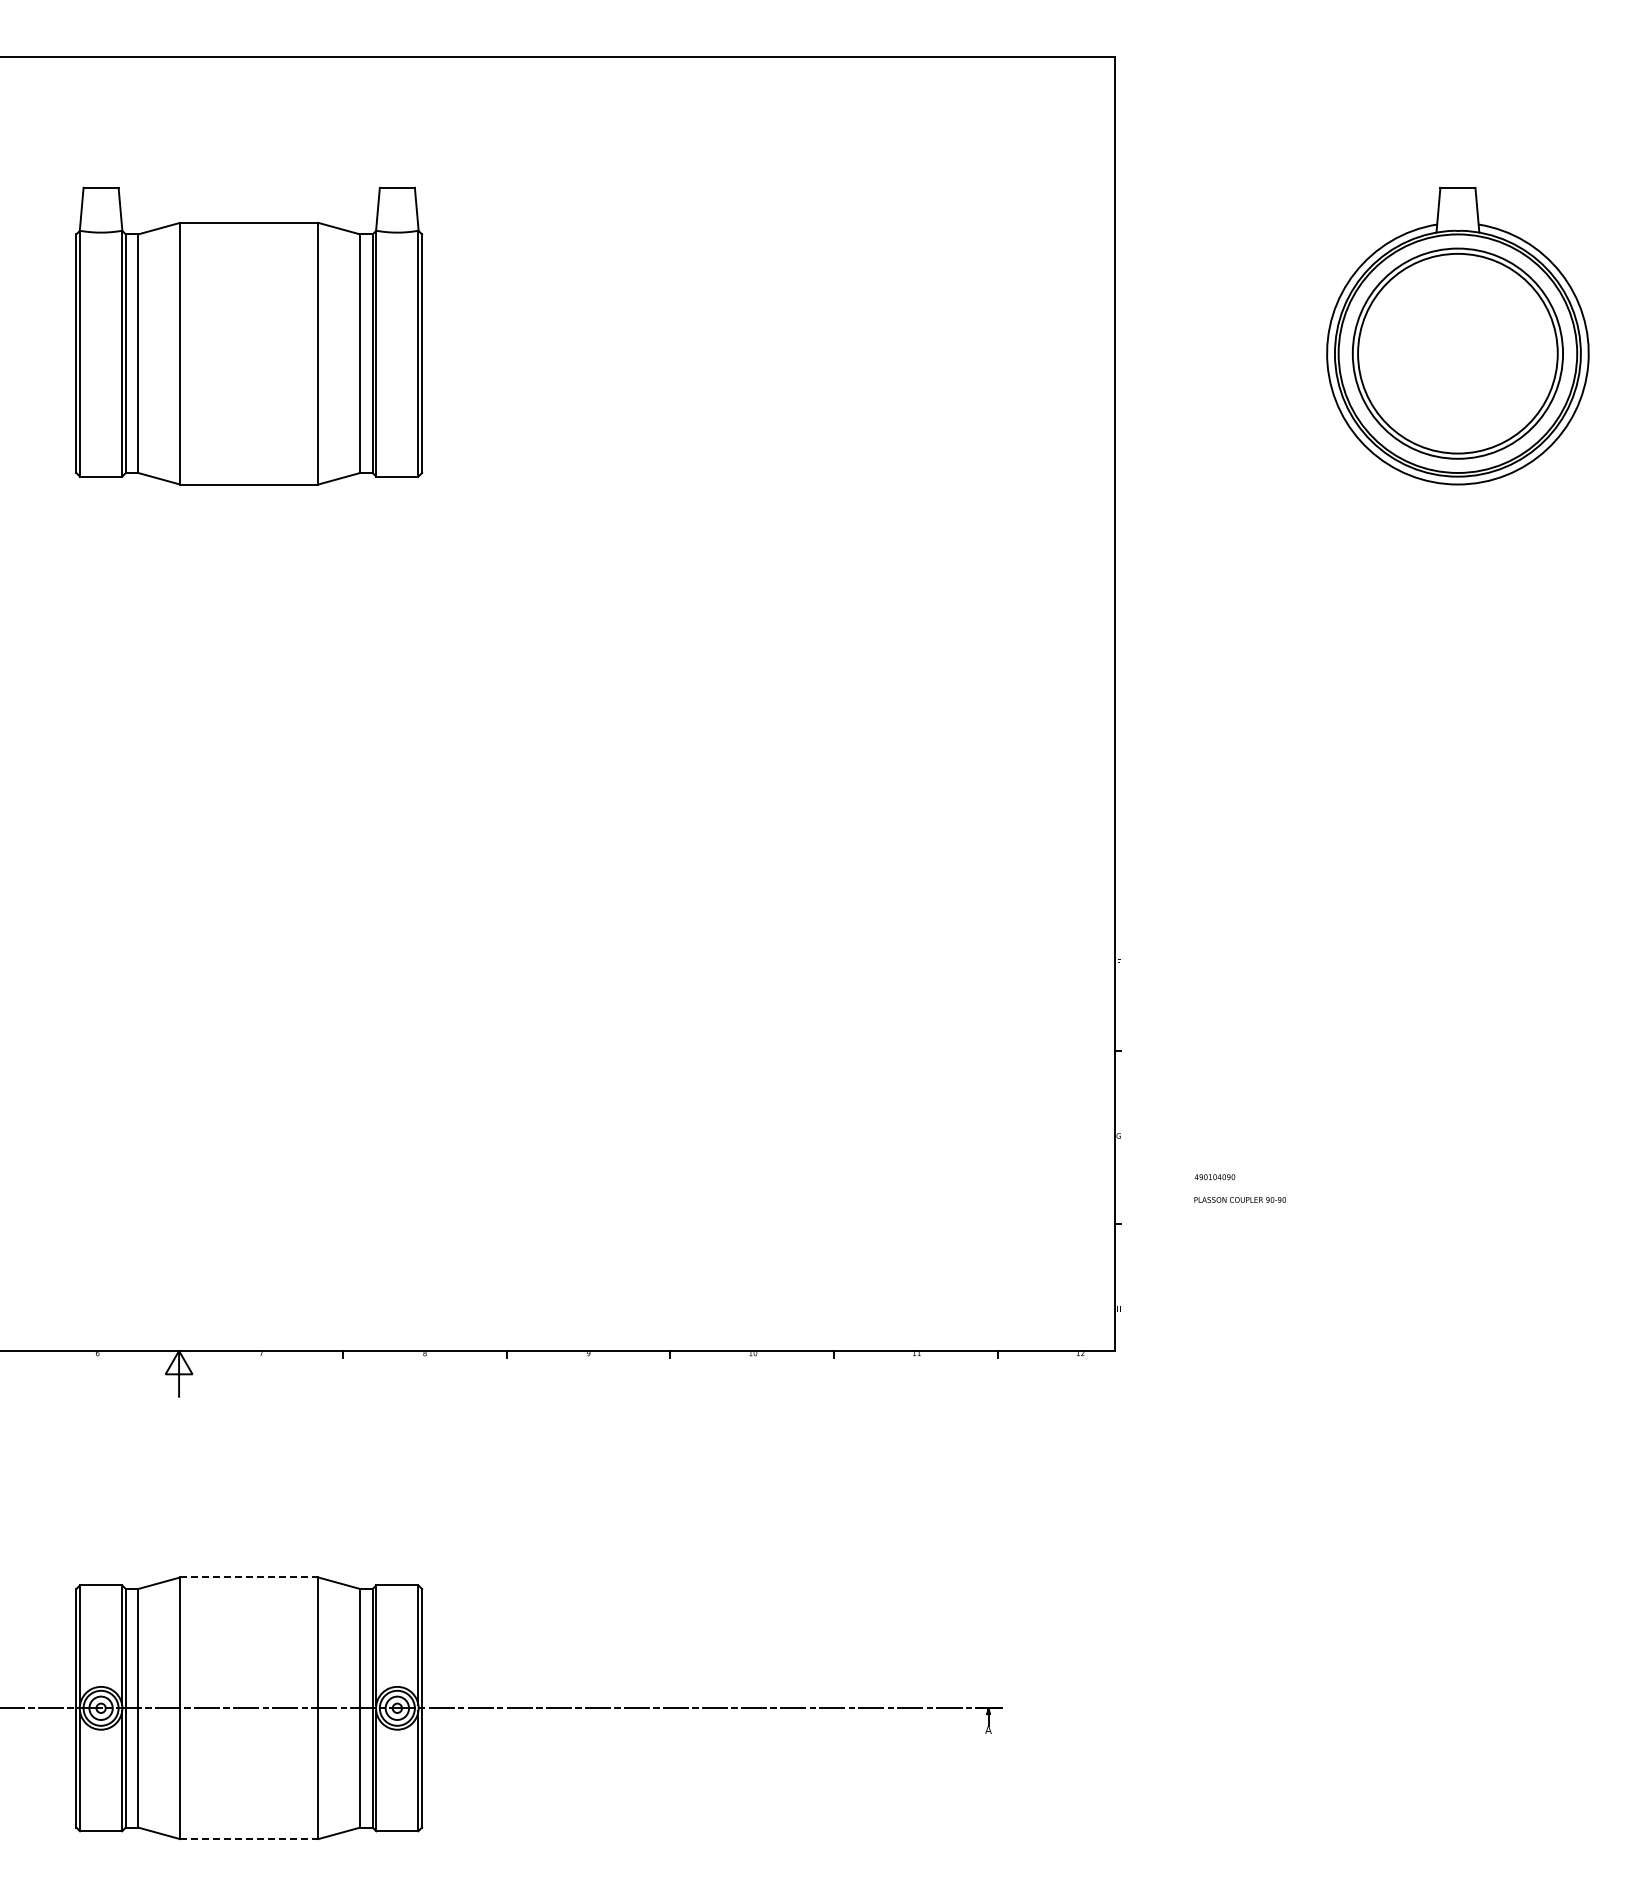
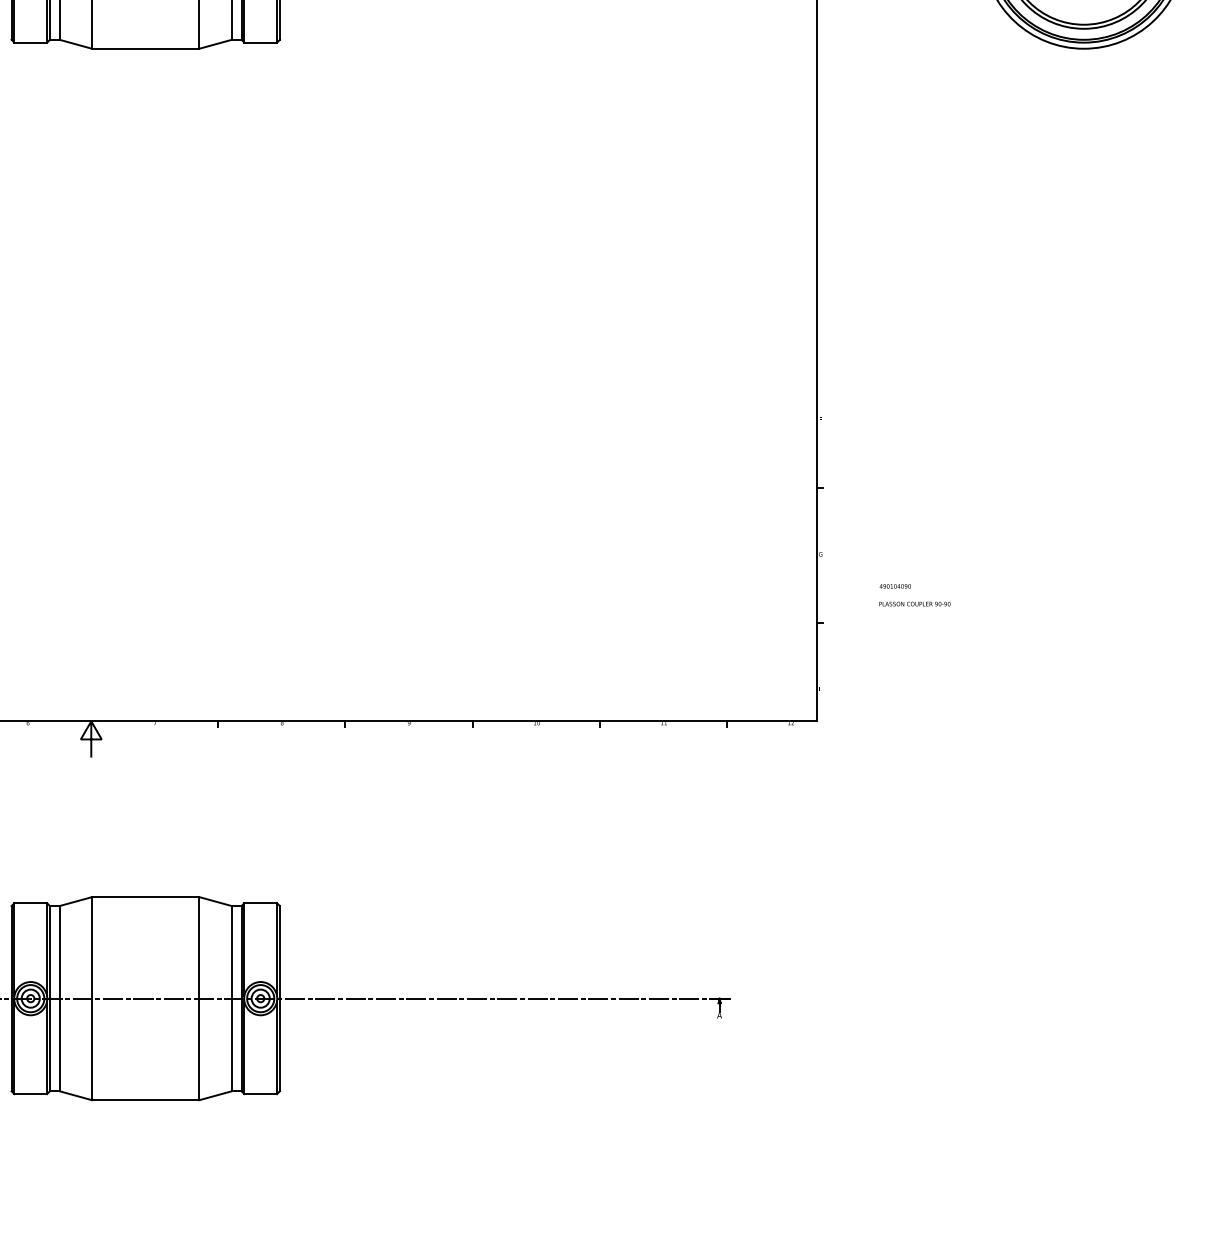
line: (249, 1577) -> (145, 897), dashed -> solid
line: (249, 1839) -> (145, 1100), dashed -> solid

